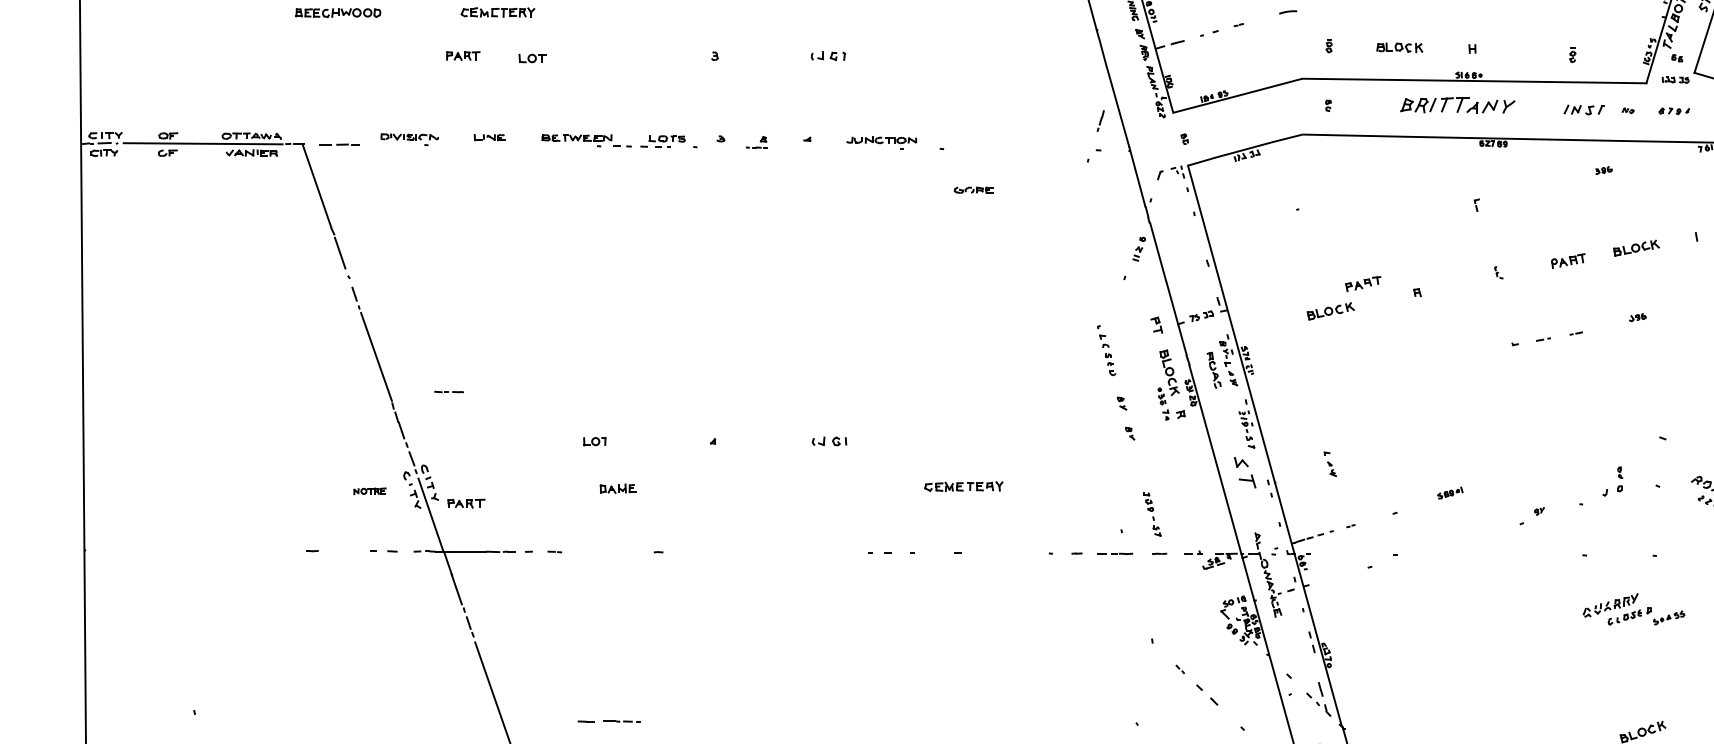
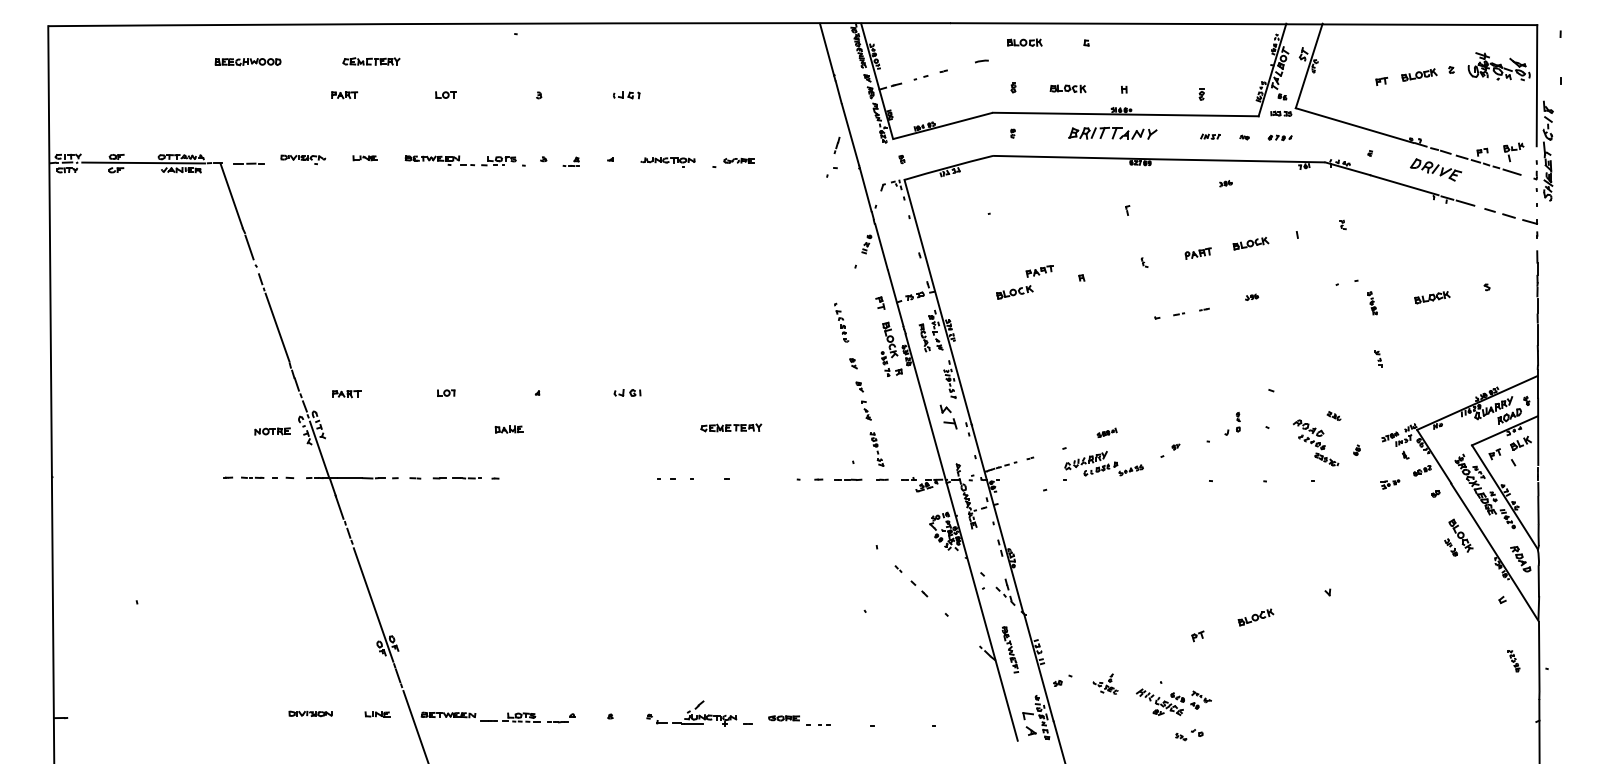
part: (531, 57) -> (445, 94), moved
part: (1584, 109) -> (1210, 136), size x0.62
part: (973, 189) -> (738, 160), moved
line: (448, 391) -> (252, 477), moved
part: (1330, 464) -> (866, 410), moved
part: (617, 488) -> (508, 429), moved
part: (369, 491) -> (272, 431), size x1.43
part: (465, 504) -> (346, 394), moved
part: (1633, 609) -> (1103, 463), moved
line: (608, 721) -> (456, 478), moved

